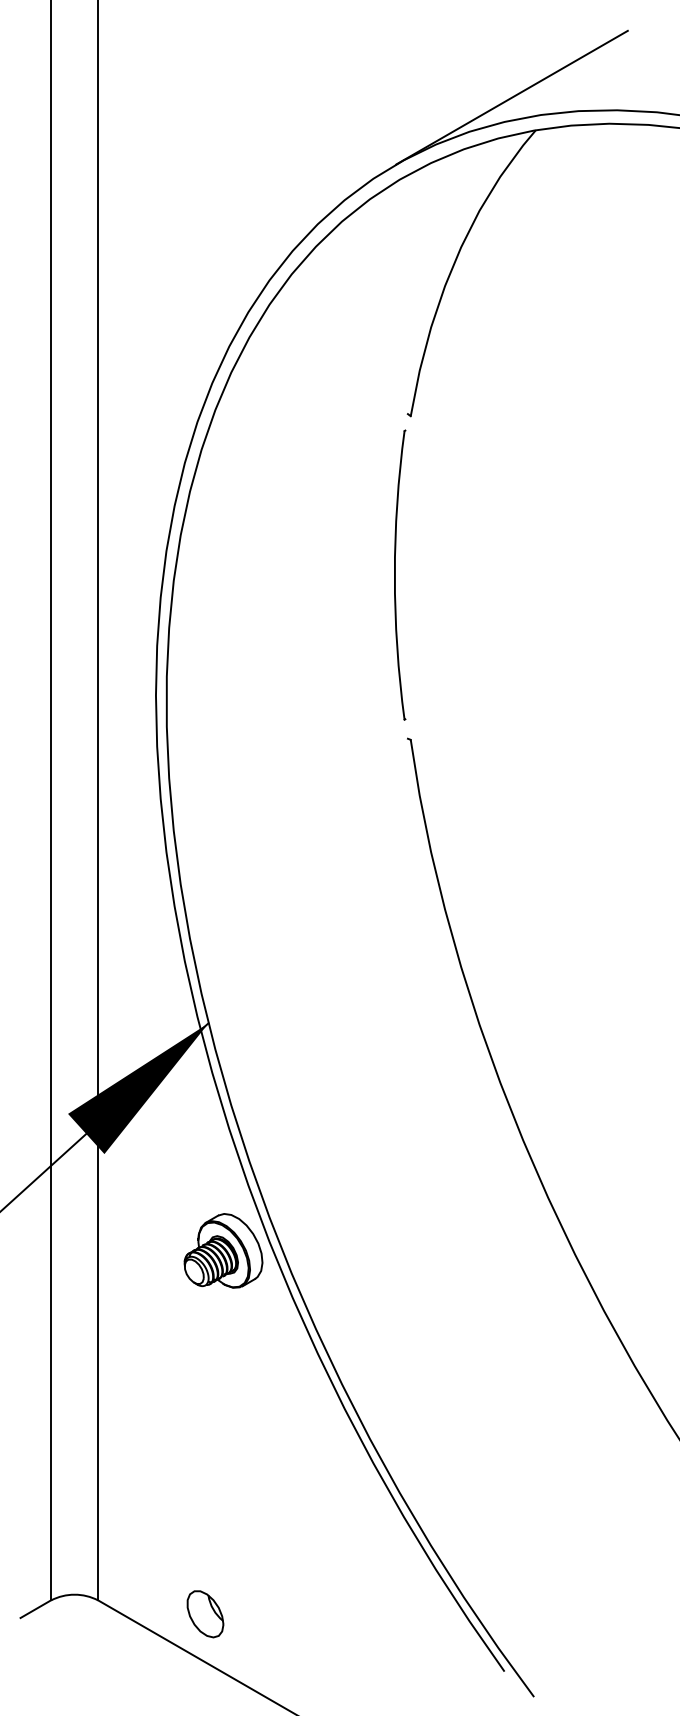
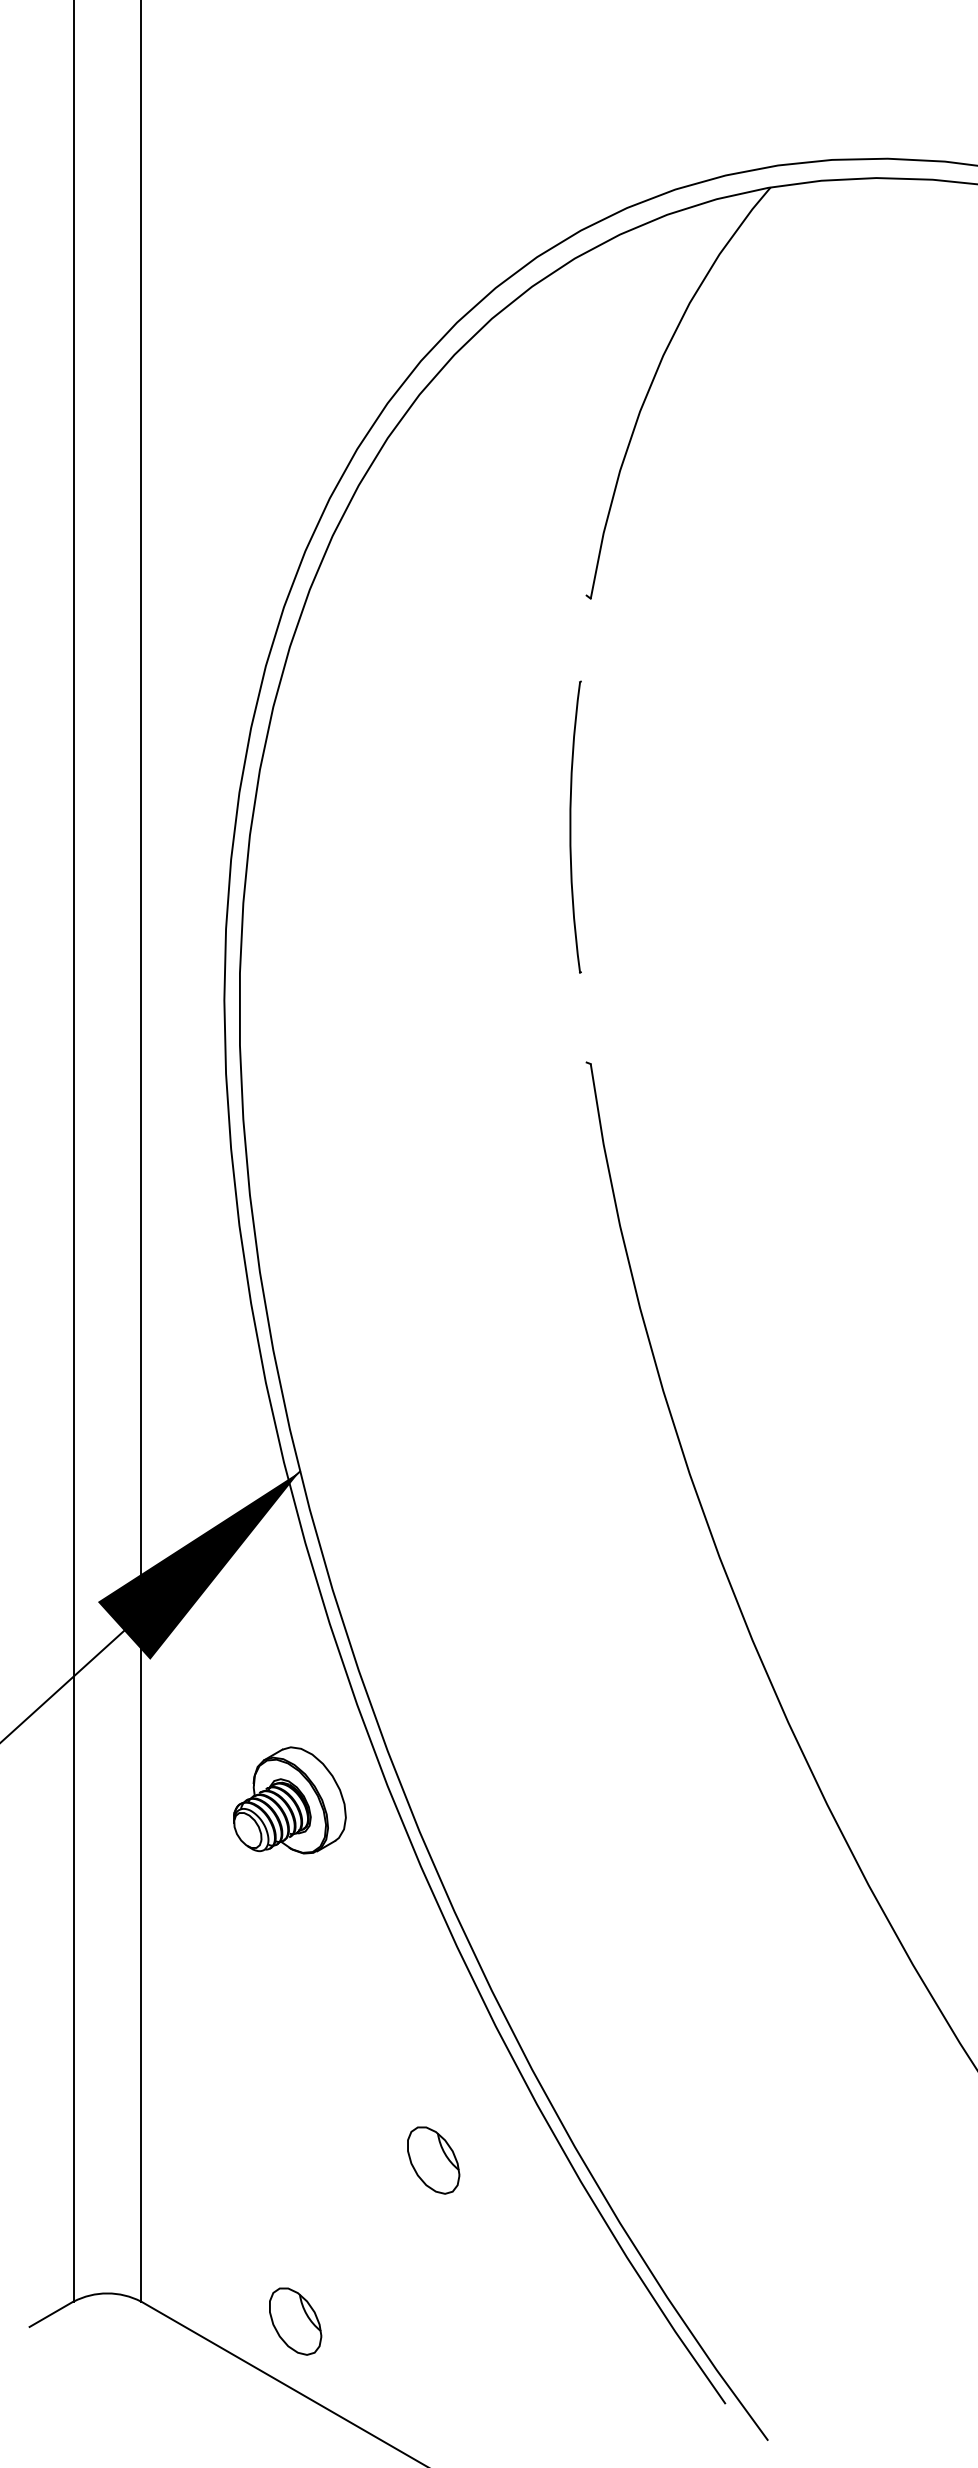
line: (511, 97) -> (735, 140), removed
part: (400, 574) -> (576, 826), size x0.7
part: (223, 1250) -> (289, 1799), moved
part: (301, 1502) -> (433, 2160), added

